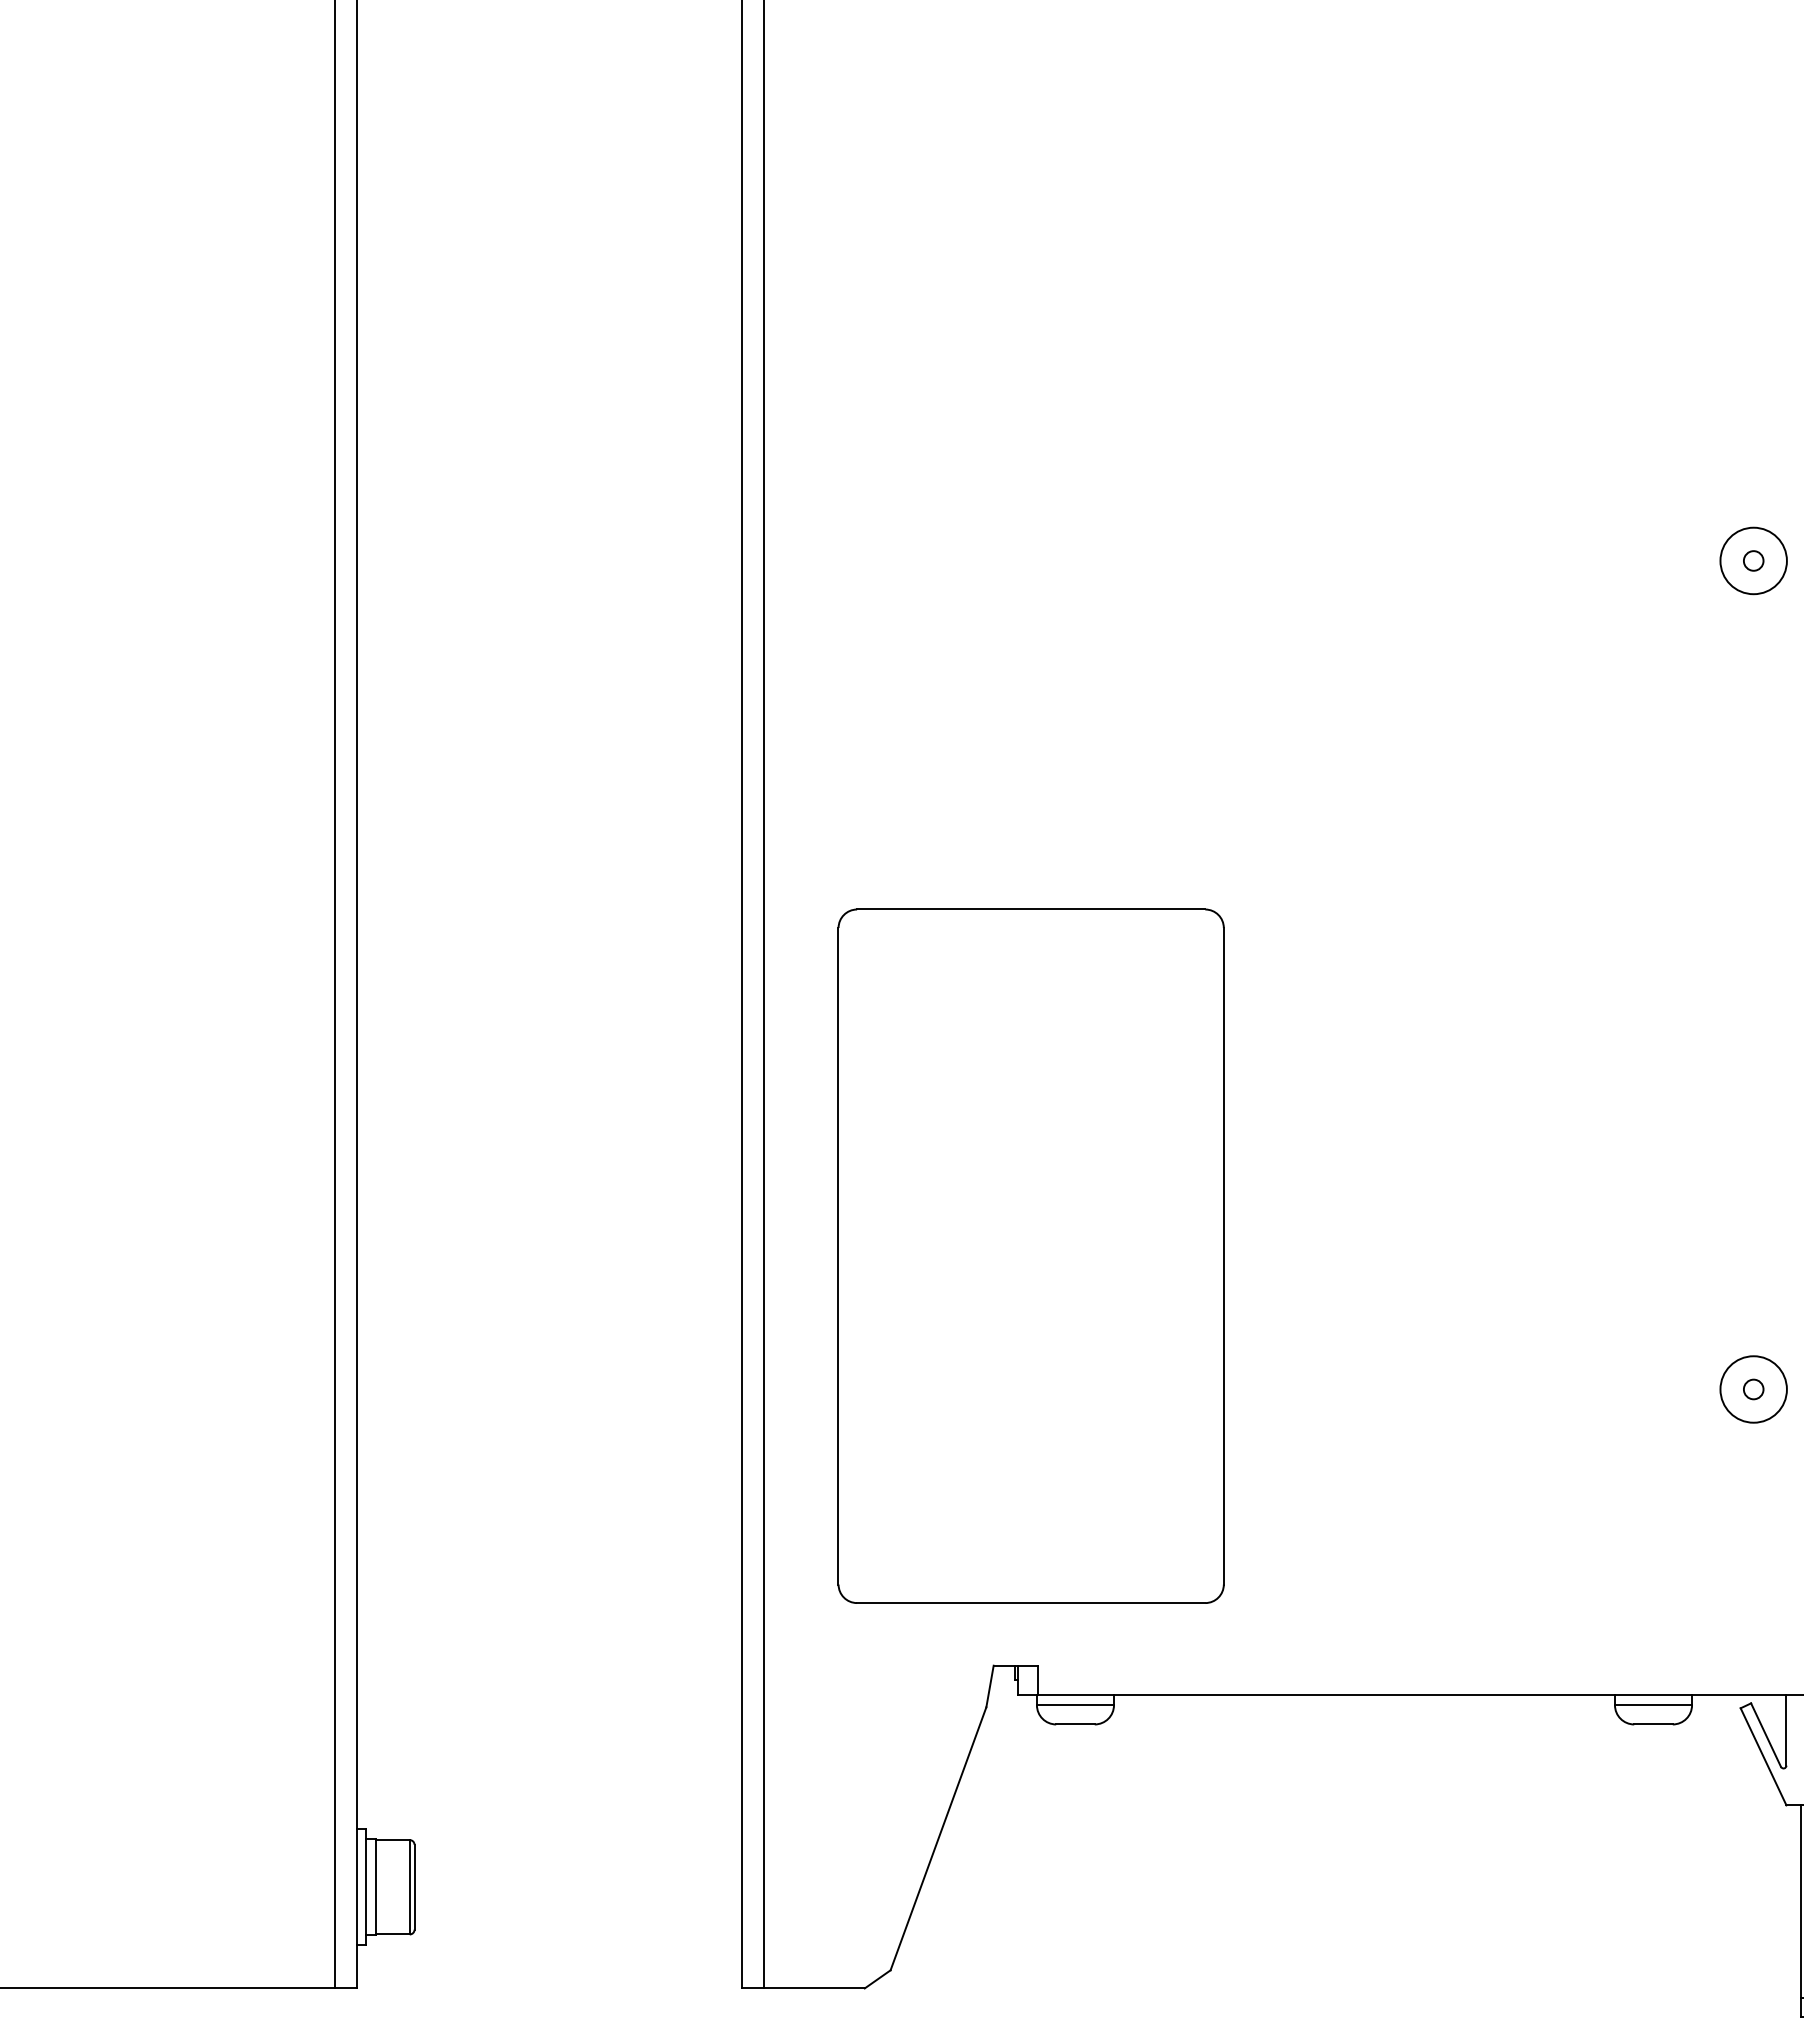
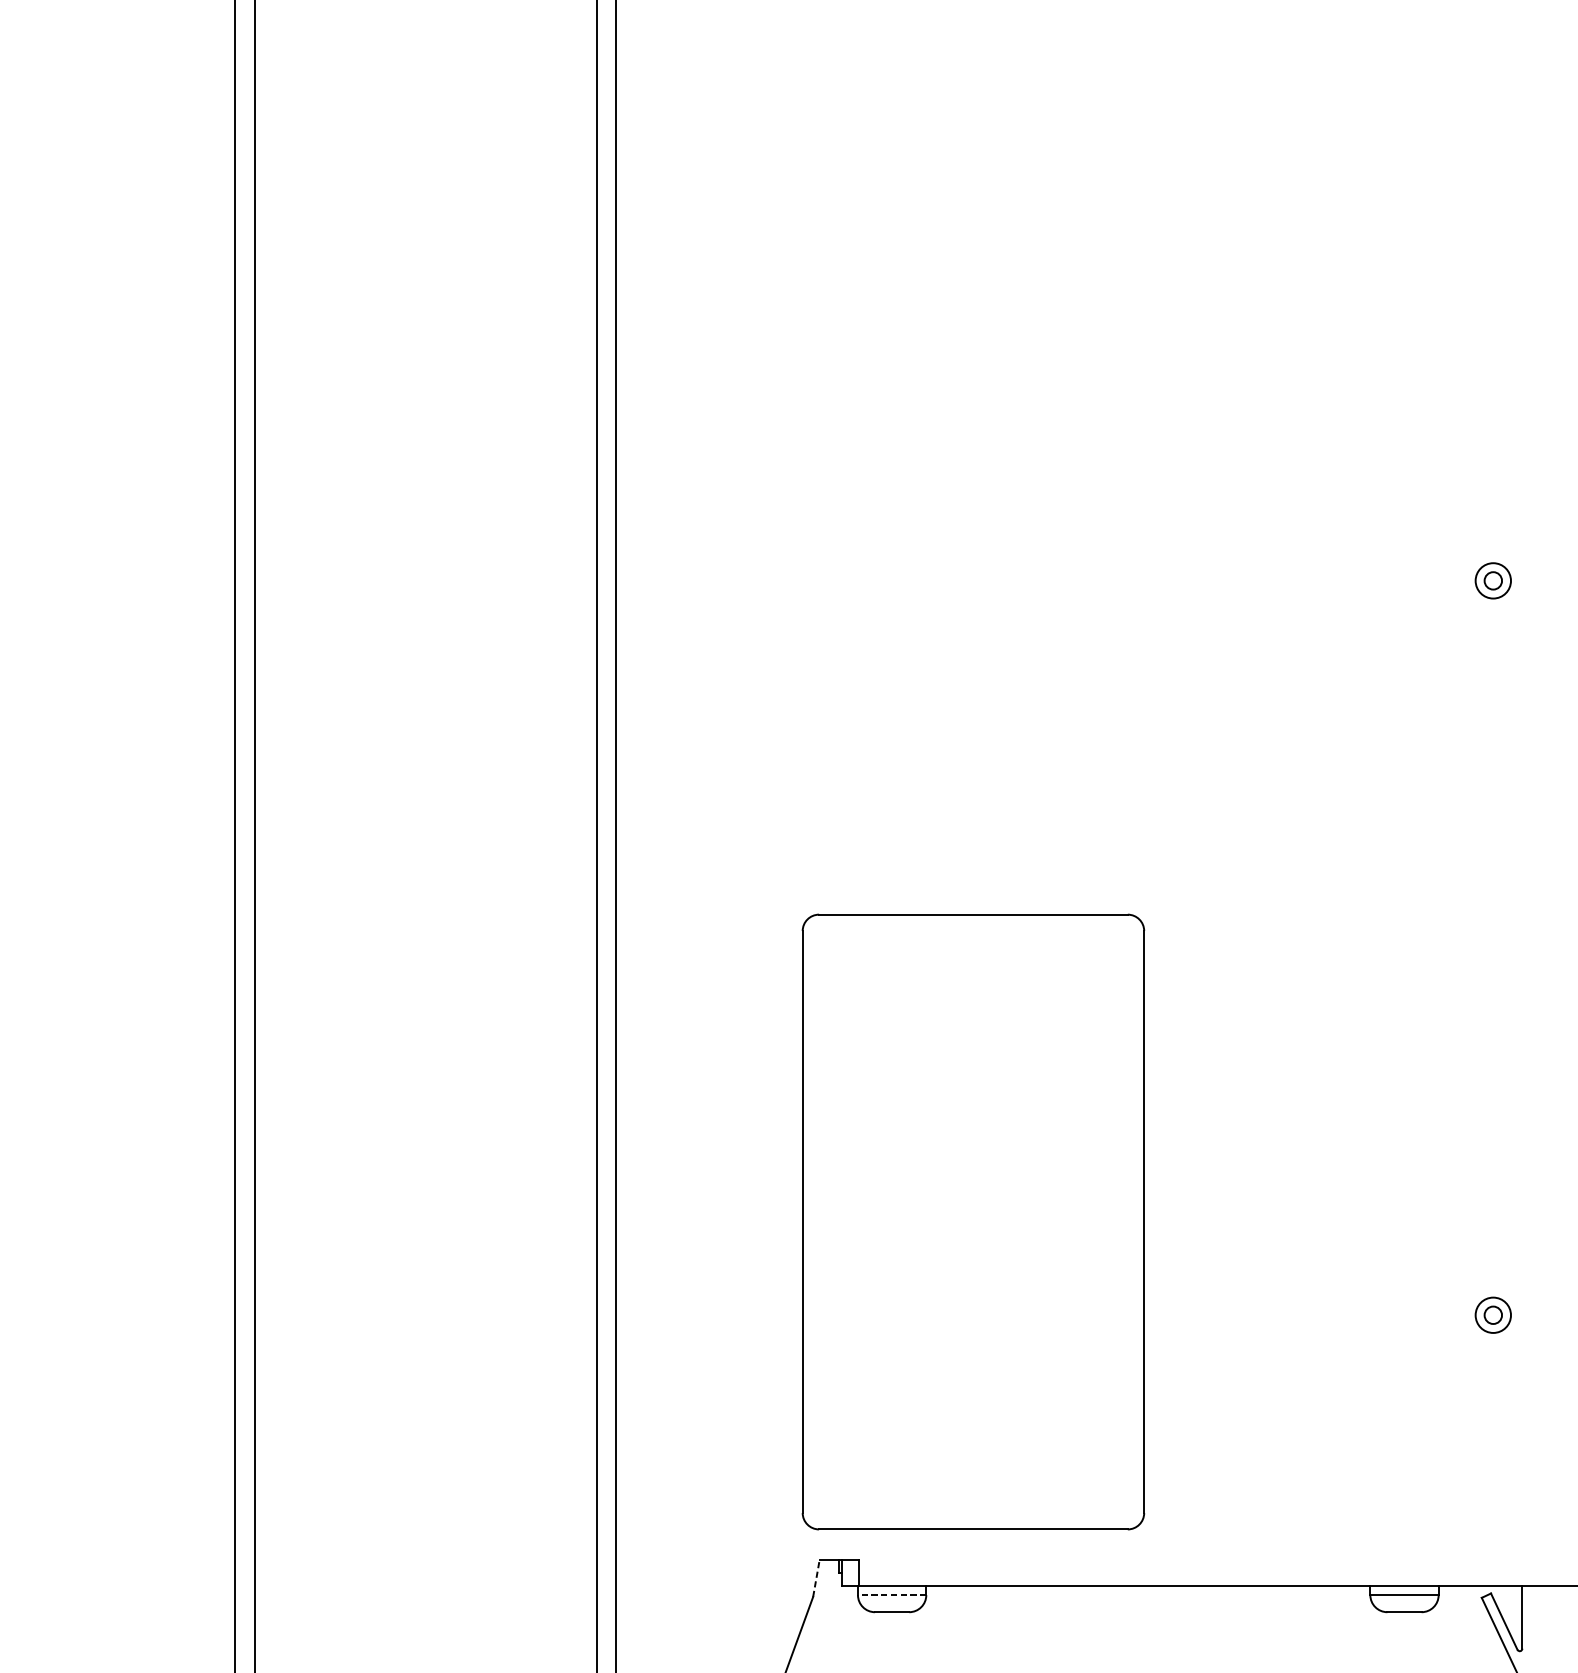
circle: (1753, 560) -> (1493, 580), size x0.6
part: (1030, 1255) -> (972, 1221), moved
circle: (1753, 1389) -> (1493, 1315), size x0.6
line: (990, 1686) -> (816, 1578), solid -> dashed
line: (1075, 1705) -> (892, 1595), solid -> dashed

